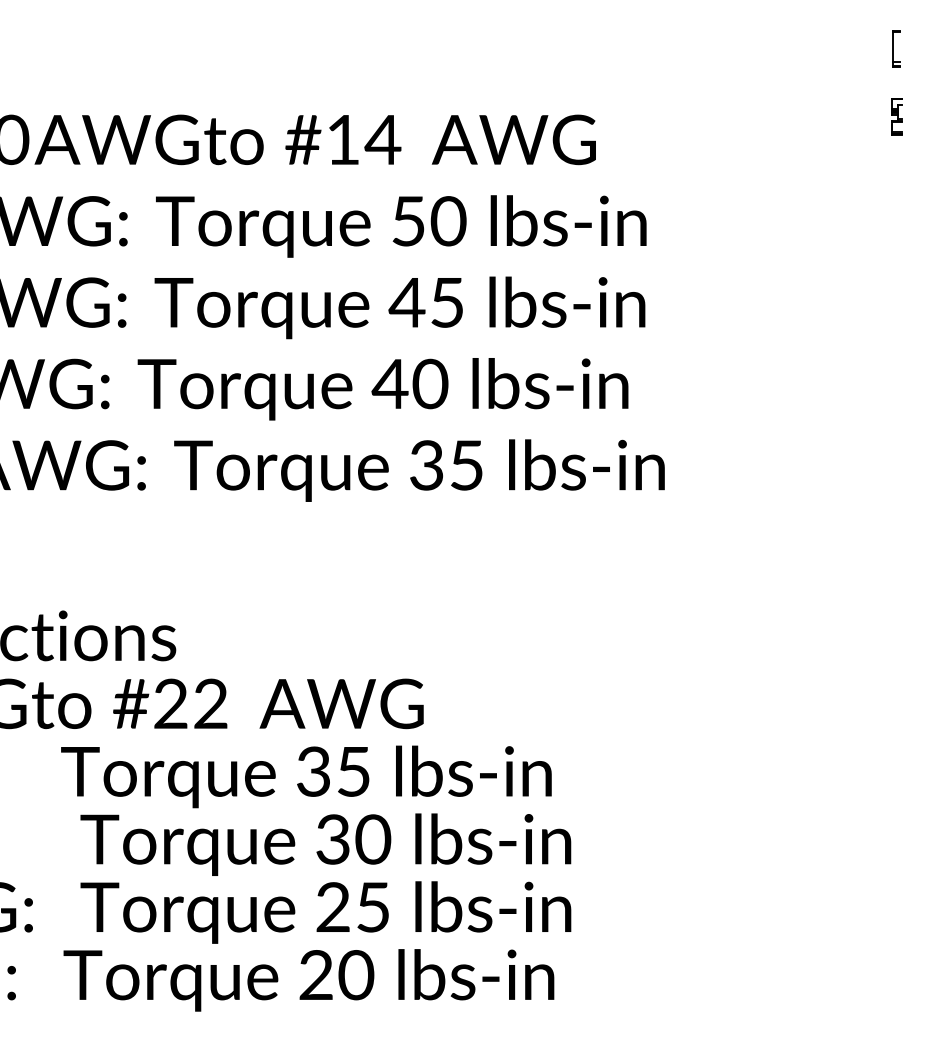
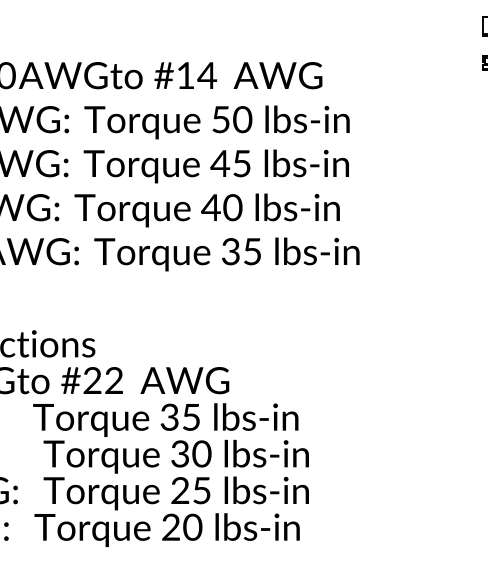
part: (895, 115) -> (484, 62), size x0.71

